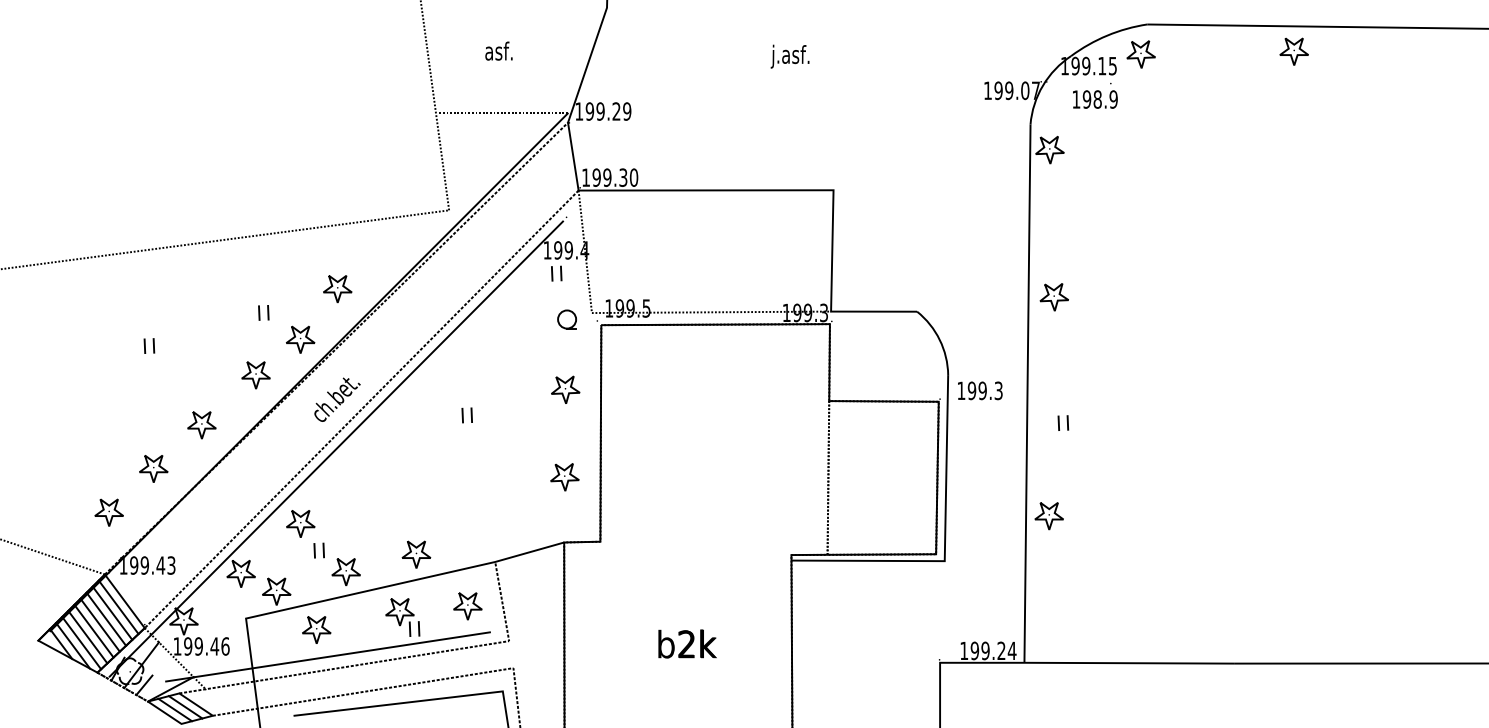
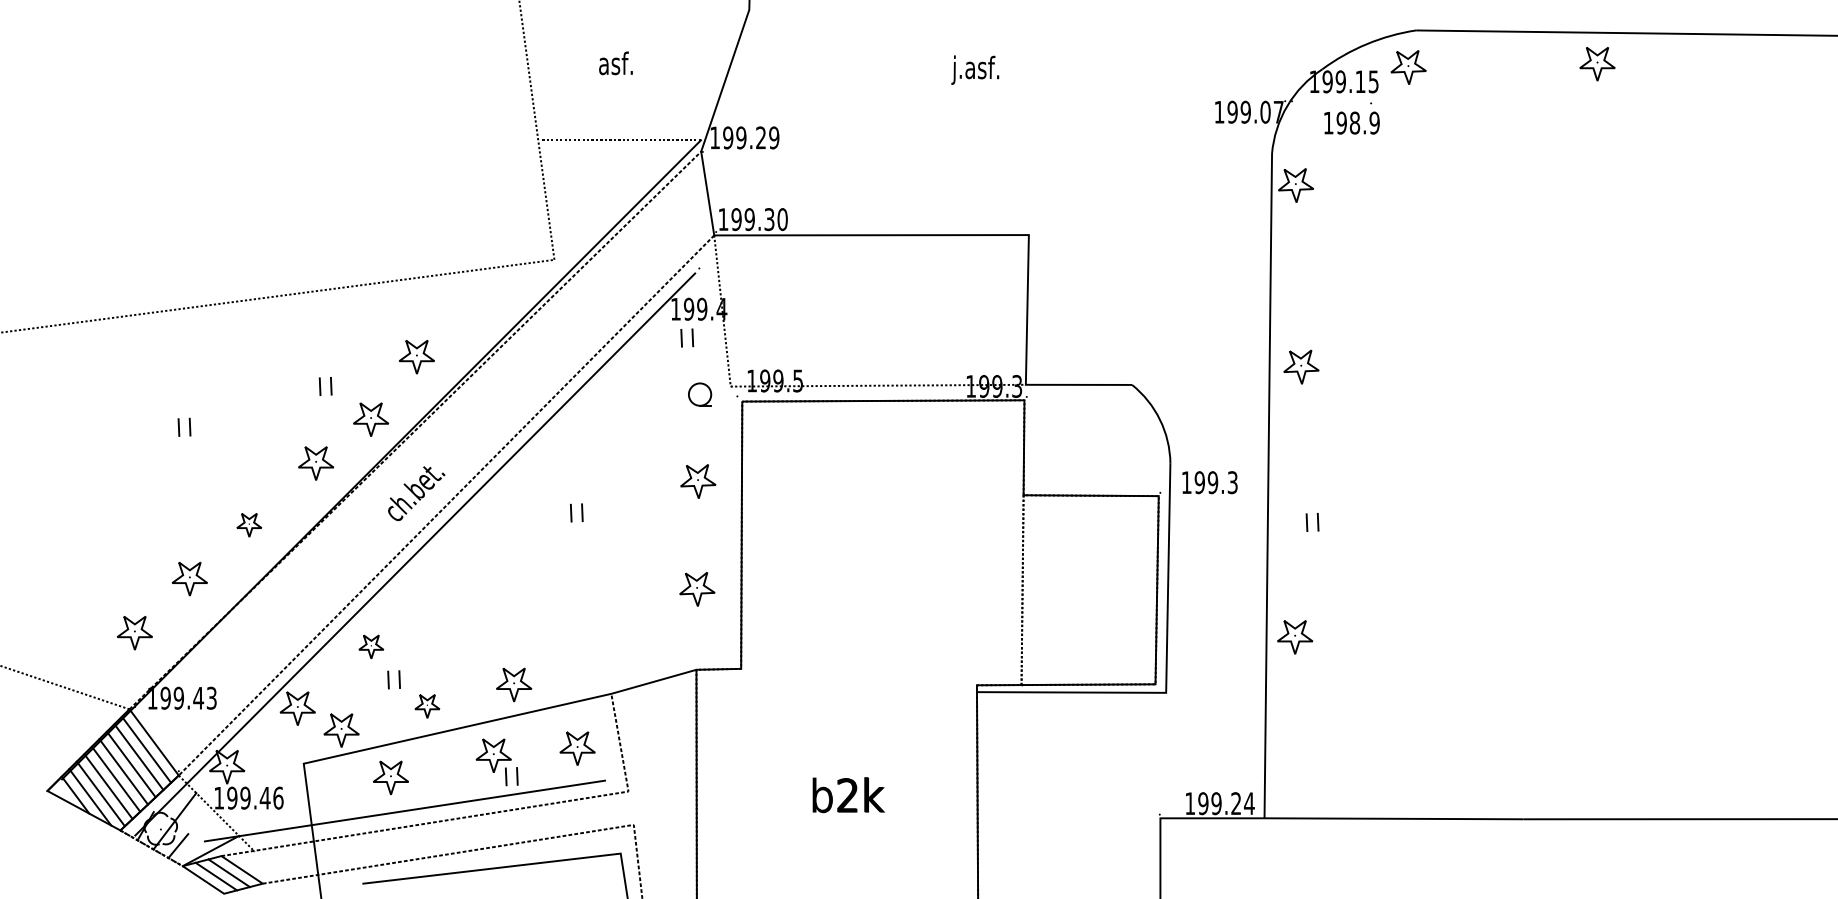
part: (202, 425) -> (249, 525), size x0.7
part: (300, 523) -> (371, 646), size x0.7
part: (346, 572) -> (427, 706), size x0.7

